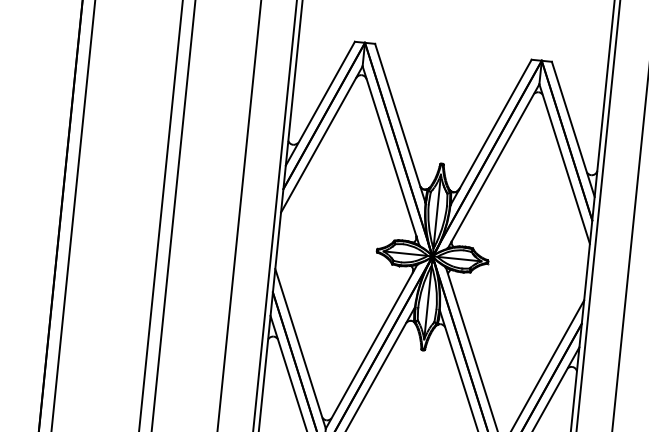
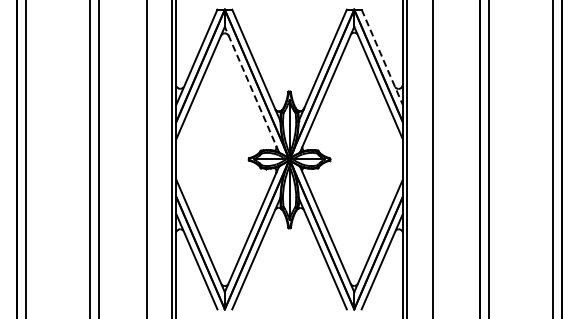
line: (573, 130) -> (382, 57), solid -> dashed
line: (390, 155) -> (251, 89), solid -> dashed

